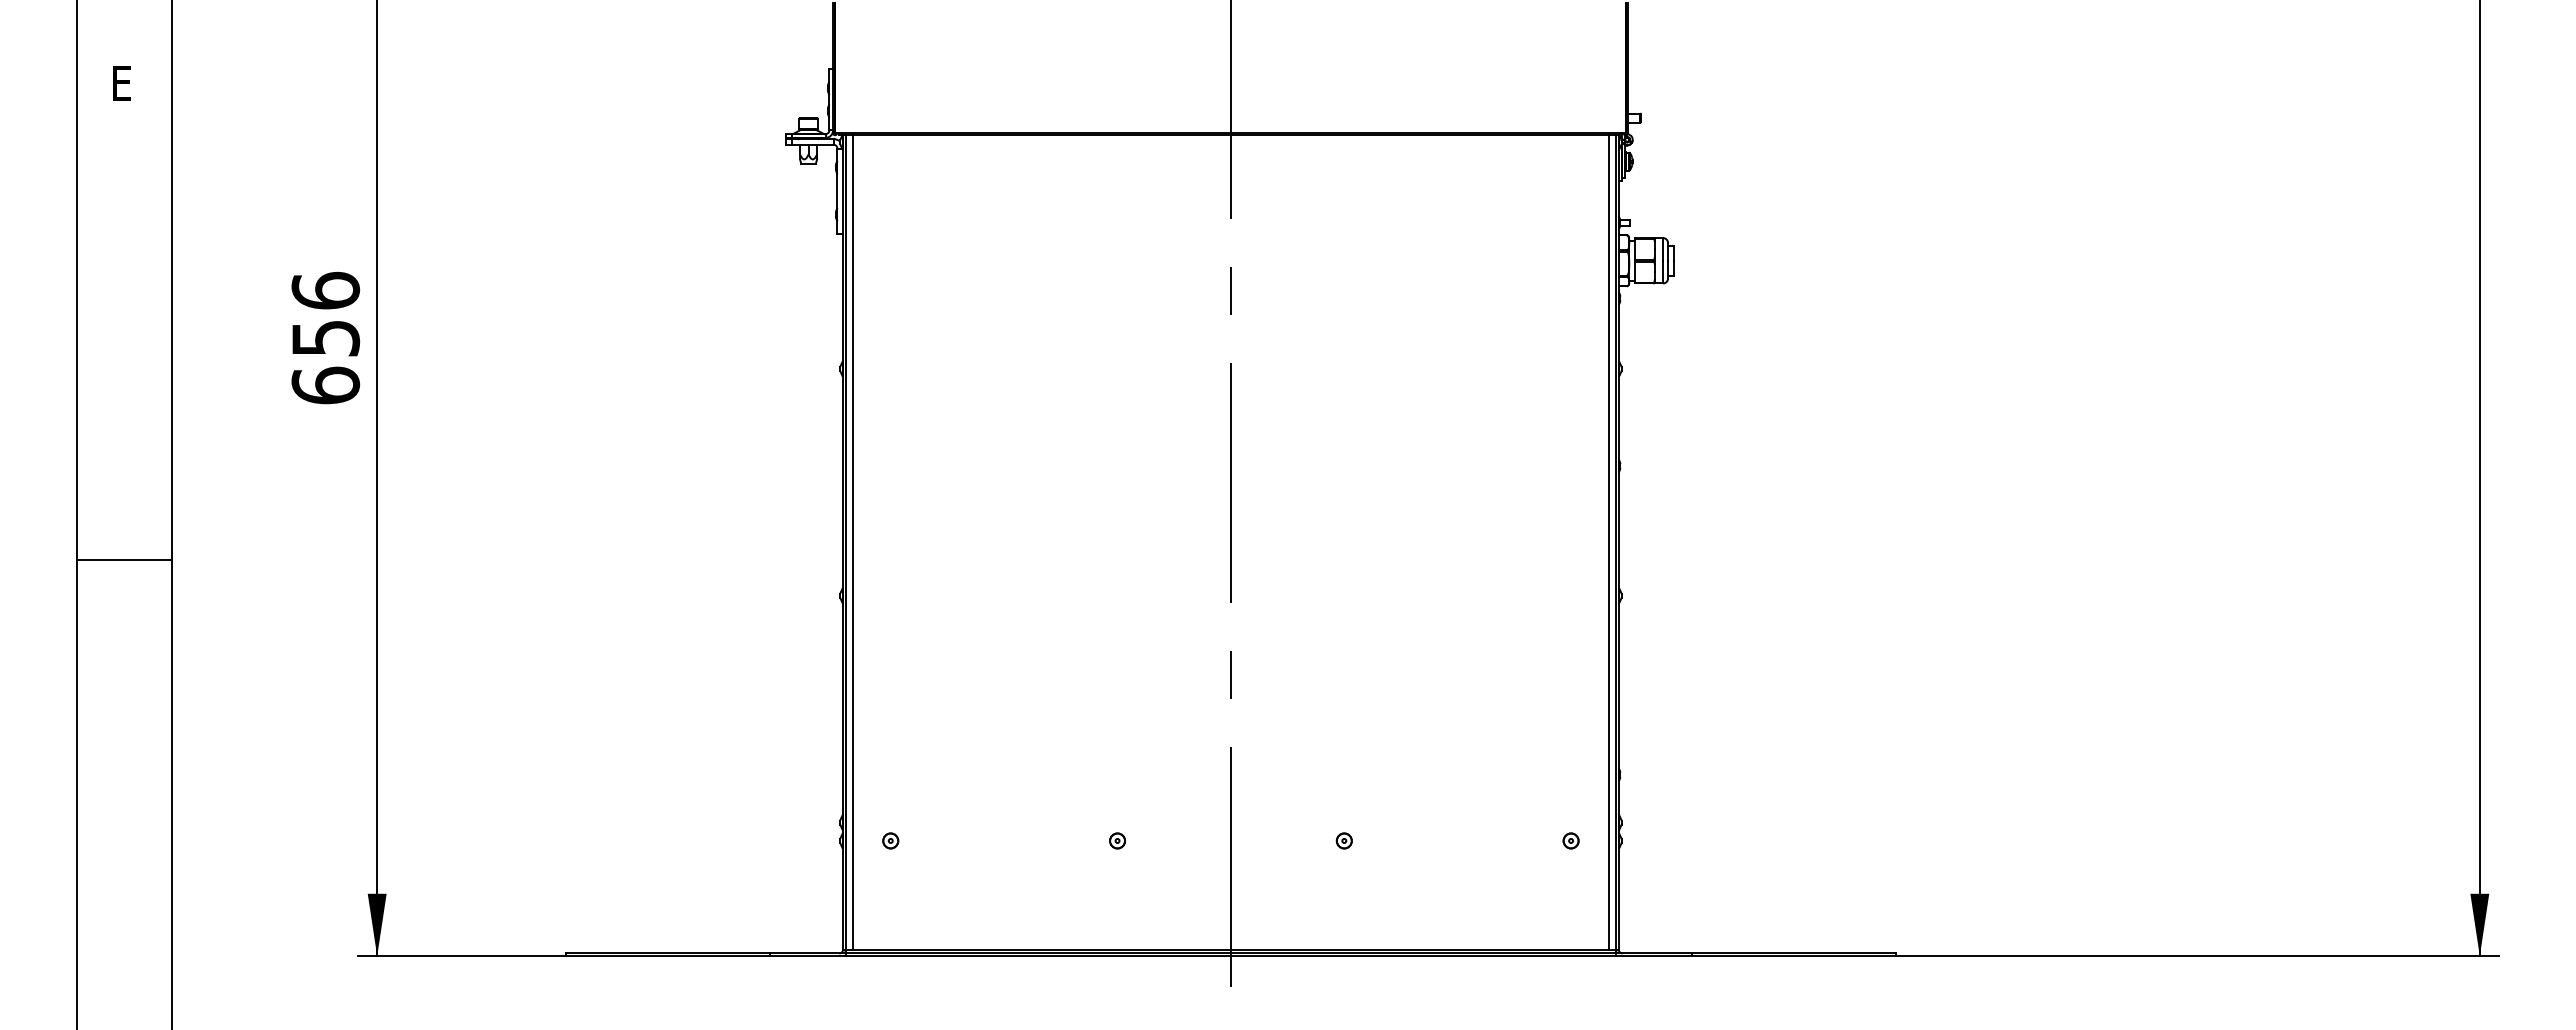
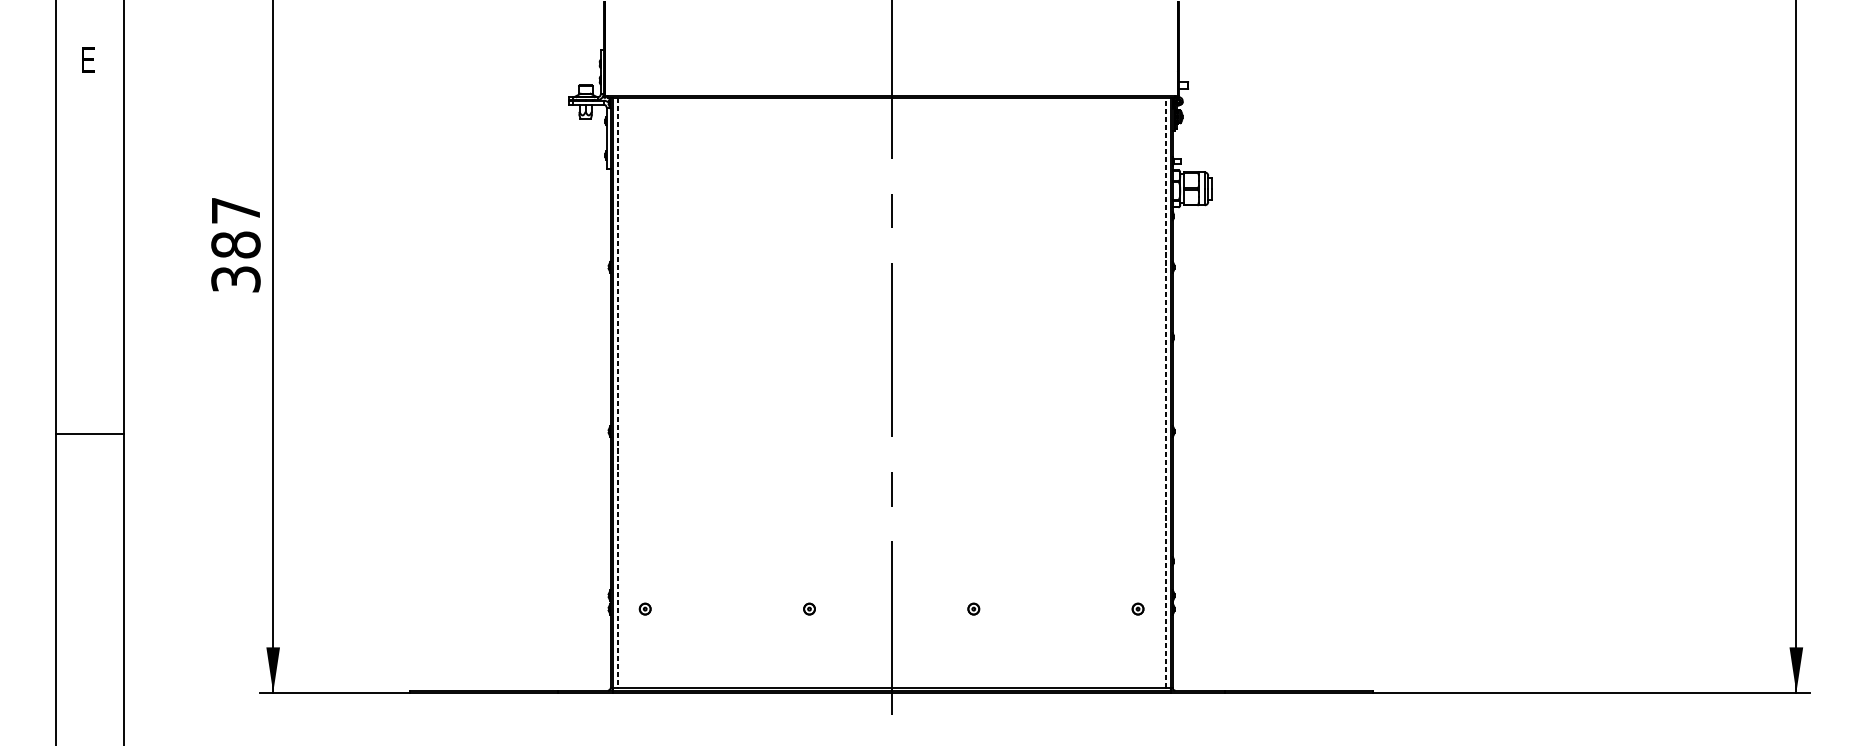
text: (325, 337) -> (235, 244), 656 -> 387
line: (1609, 541) -> (1165, 392), solid -> dashed
line: (852, 542) -> (617, 392), solid -> dashed
line: (124, 559) -> (90, 434), moved

